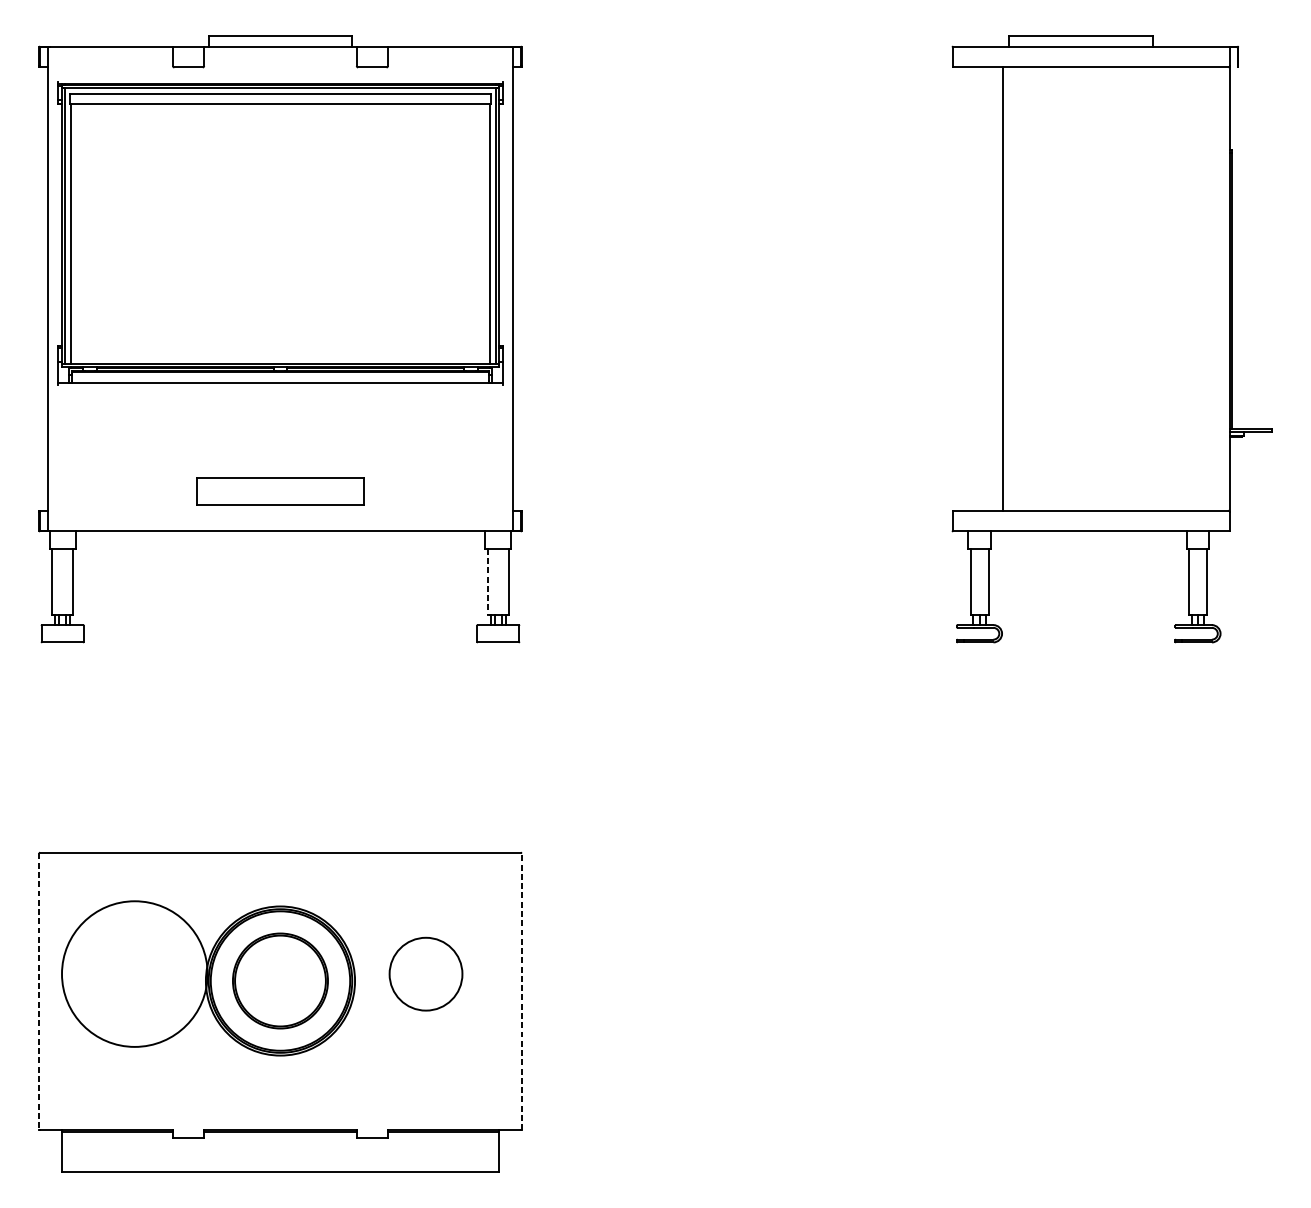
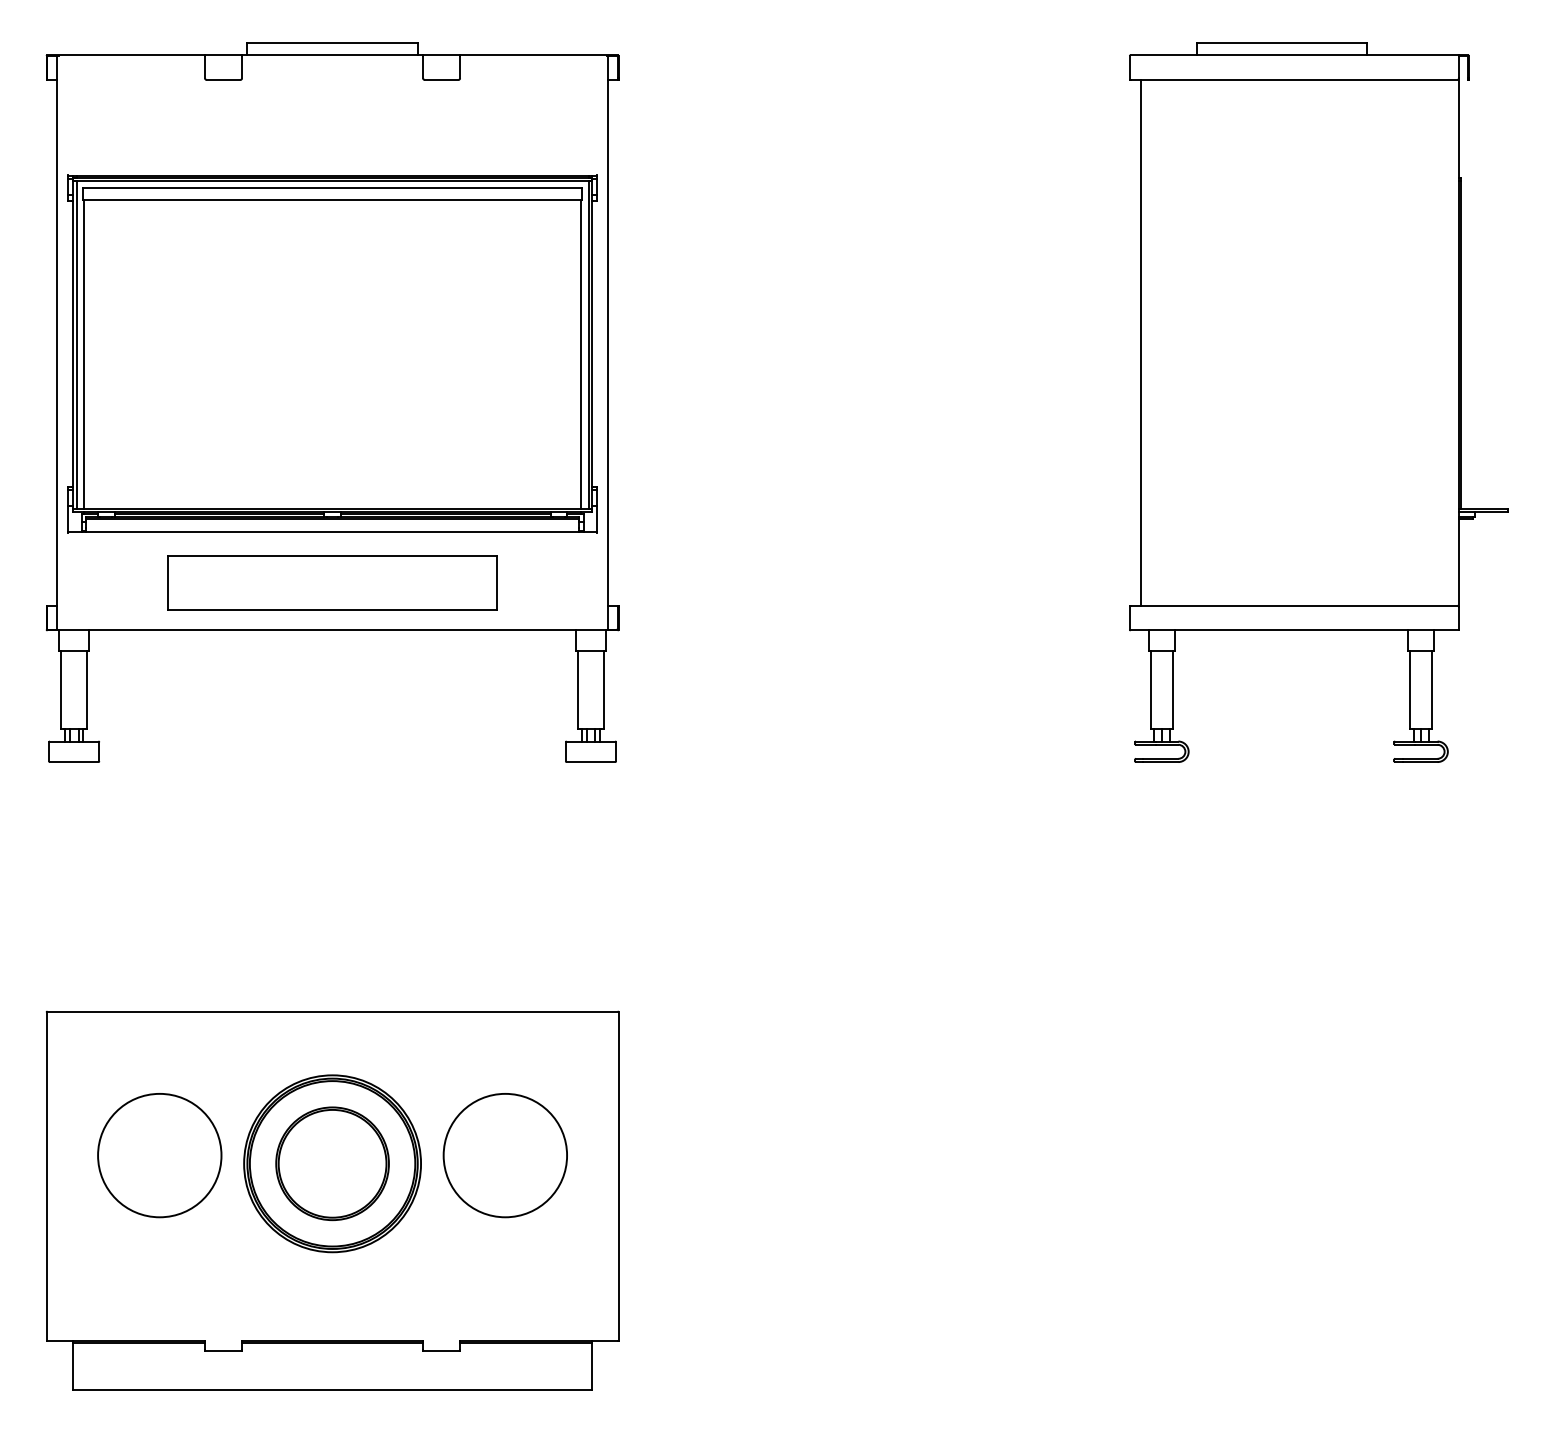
part: (280, 233) -> (332, 353), moved
line: (1002, 288) -> (1140, 342), moved
part: (280, 491) -> (332, 582), size x1.67
line: (487, 582) -> (578, 690), dashed -> solid
circle: (134, 974) -> (159, 1155), size x0.71
circle: (425, 974) -> (504, 1155), size x1.43
line: (521, 991) -> (618, 1176), dashed -> solid
line: (39, 992) -> (46, 1177), dashed -> solid

